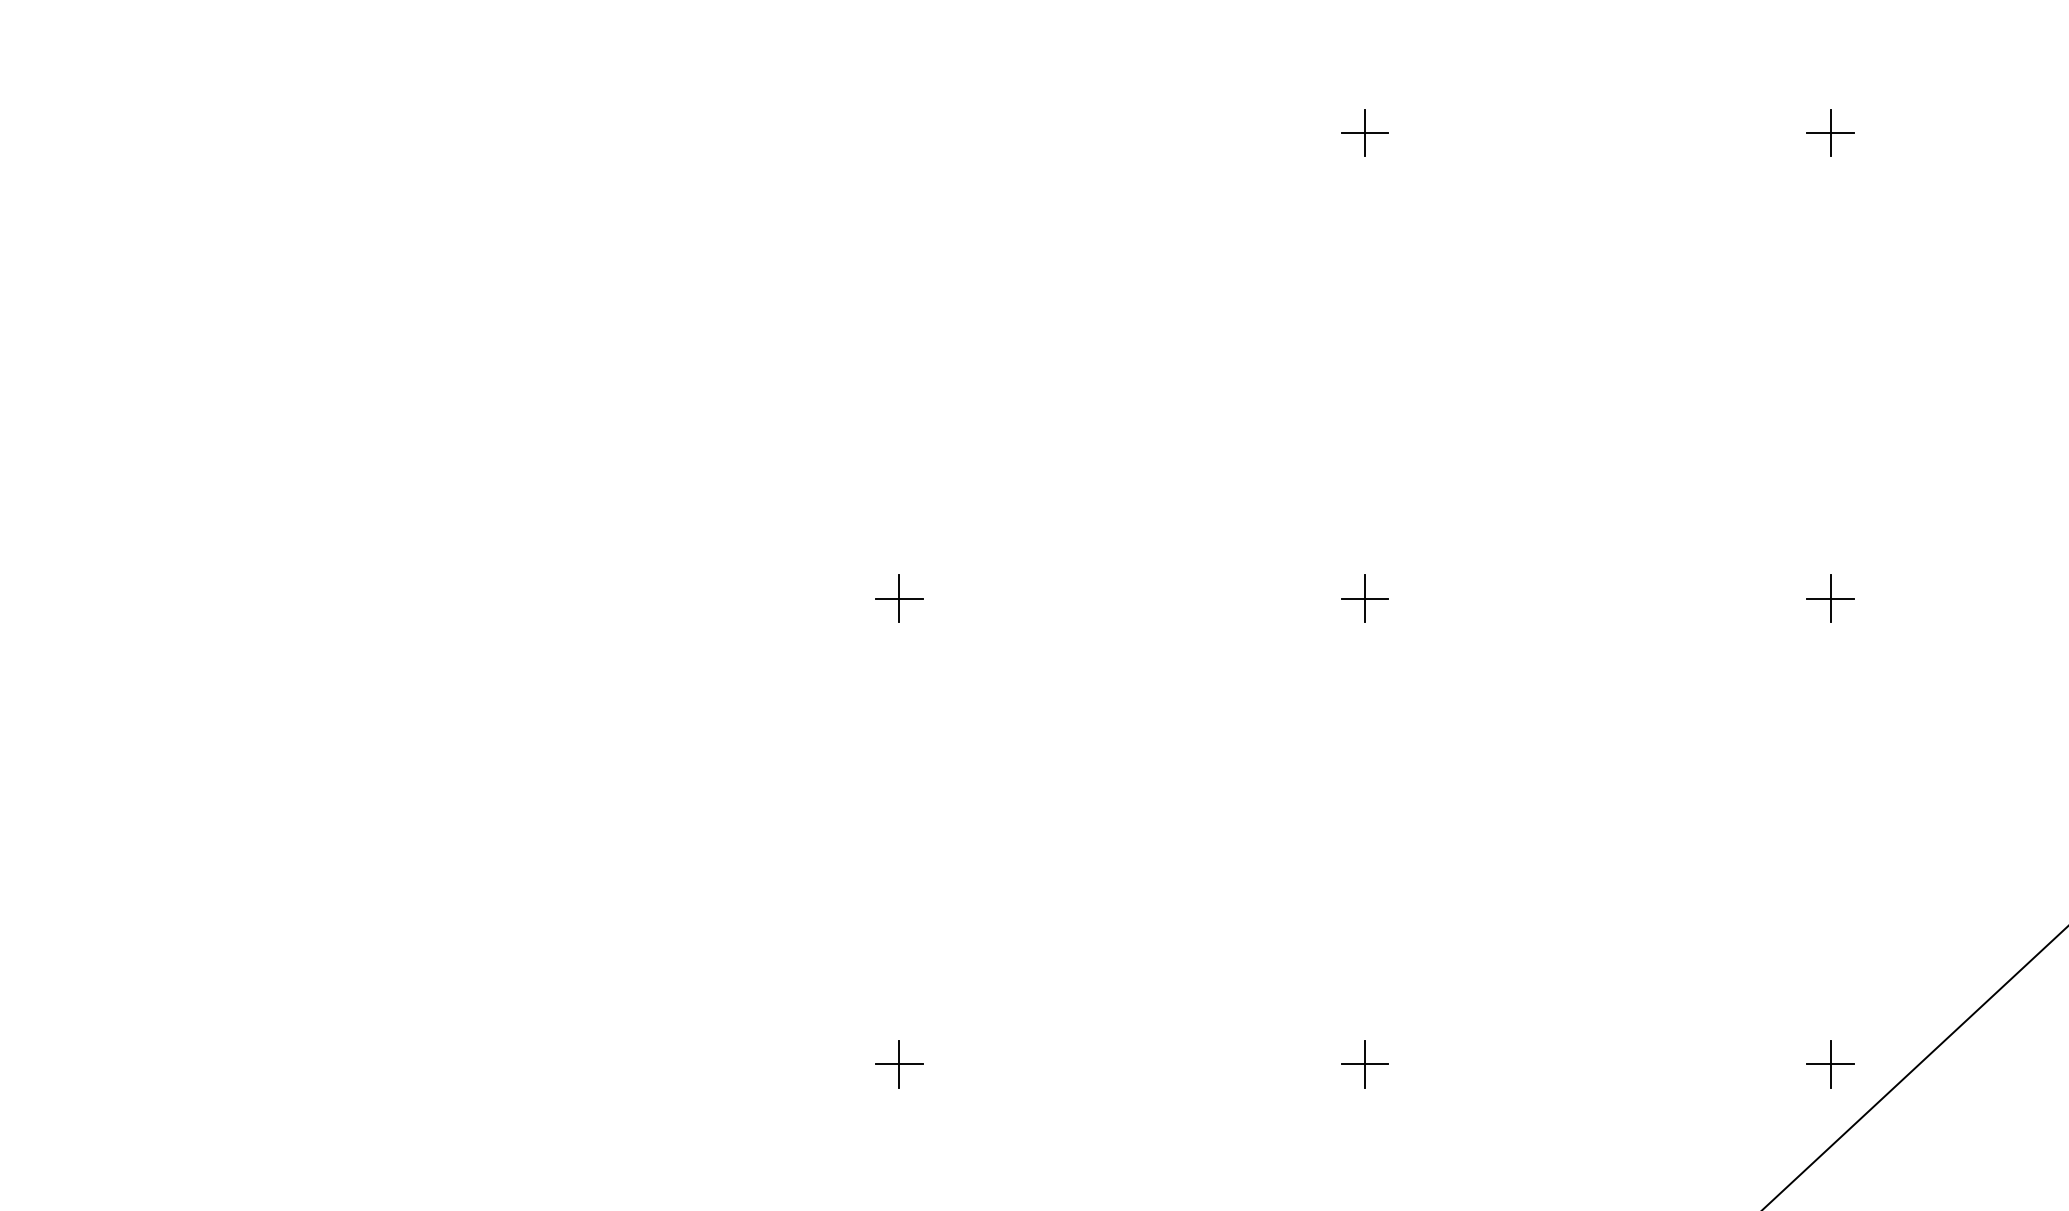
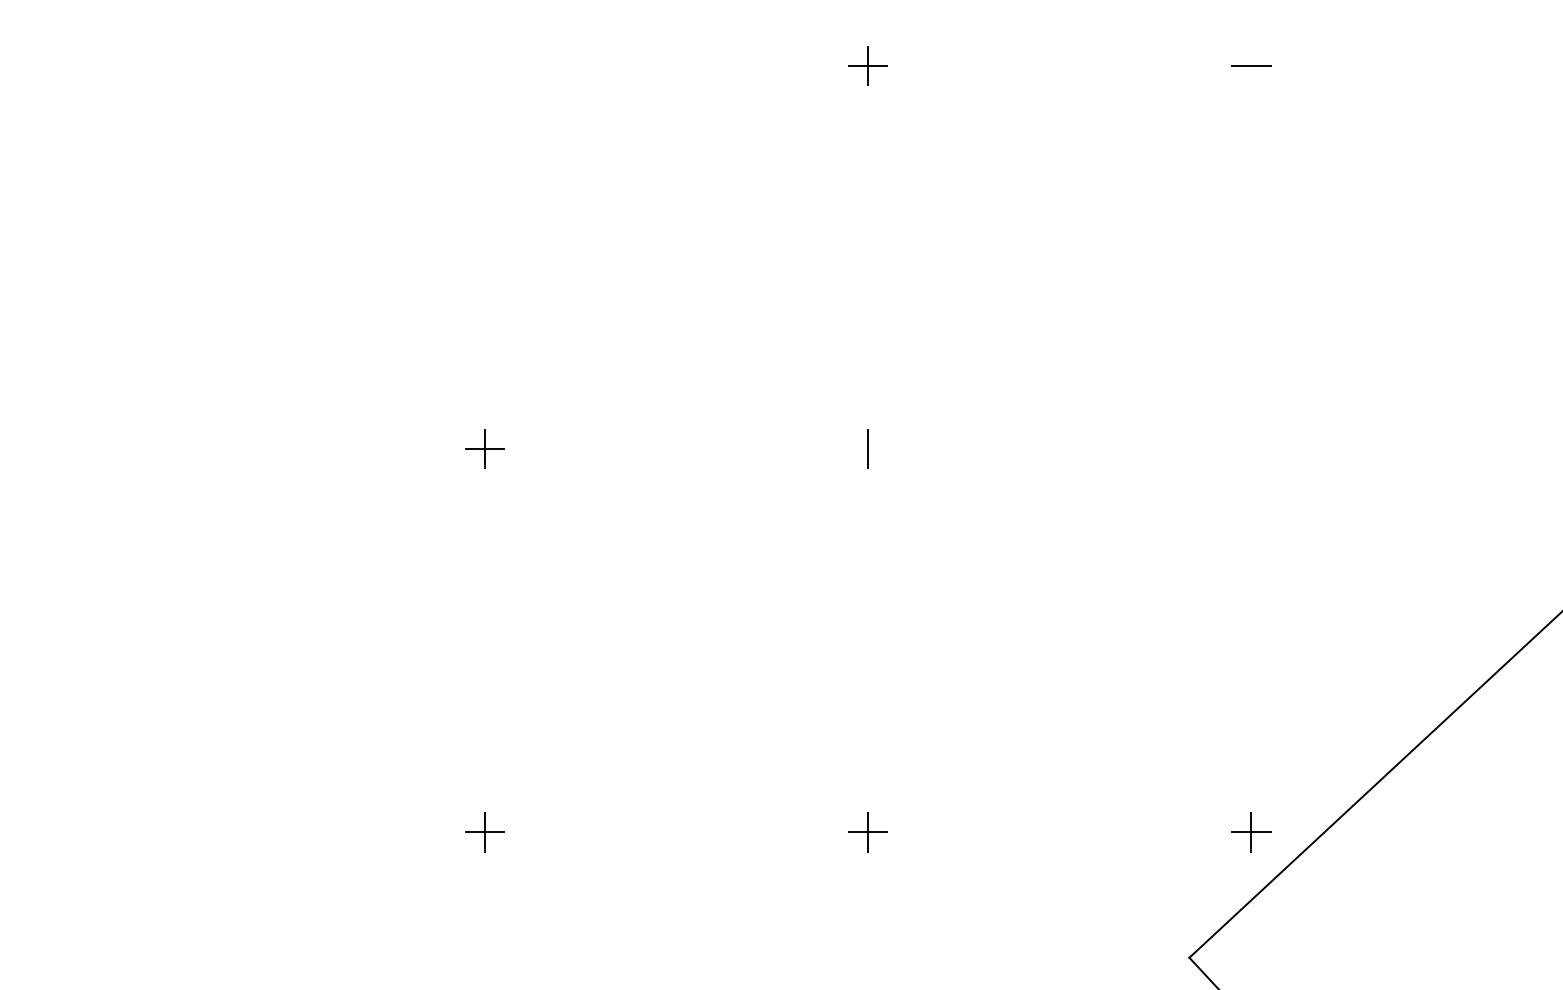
line: (1830, 132) -> (1251, 65), removed
line: (1364, 598) -> (867, 448), removed
part: (1830, 598) -> (1251, 448), removed

